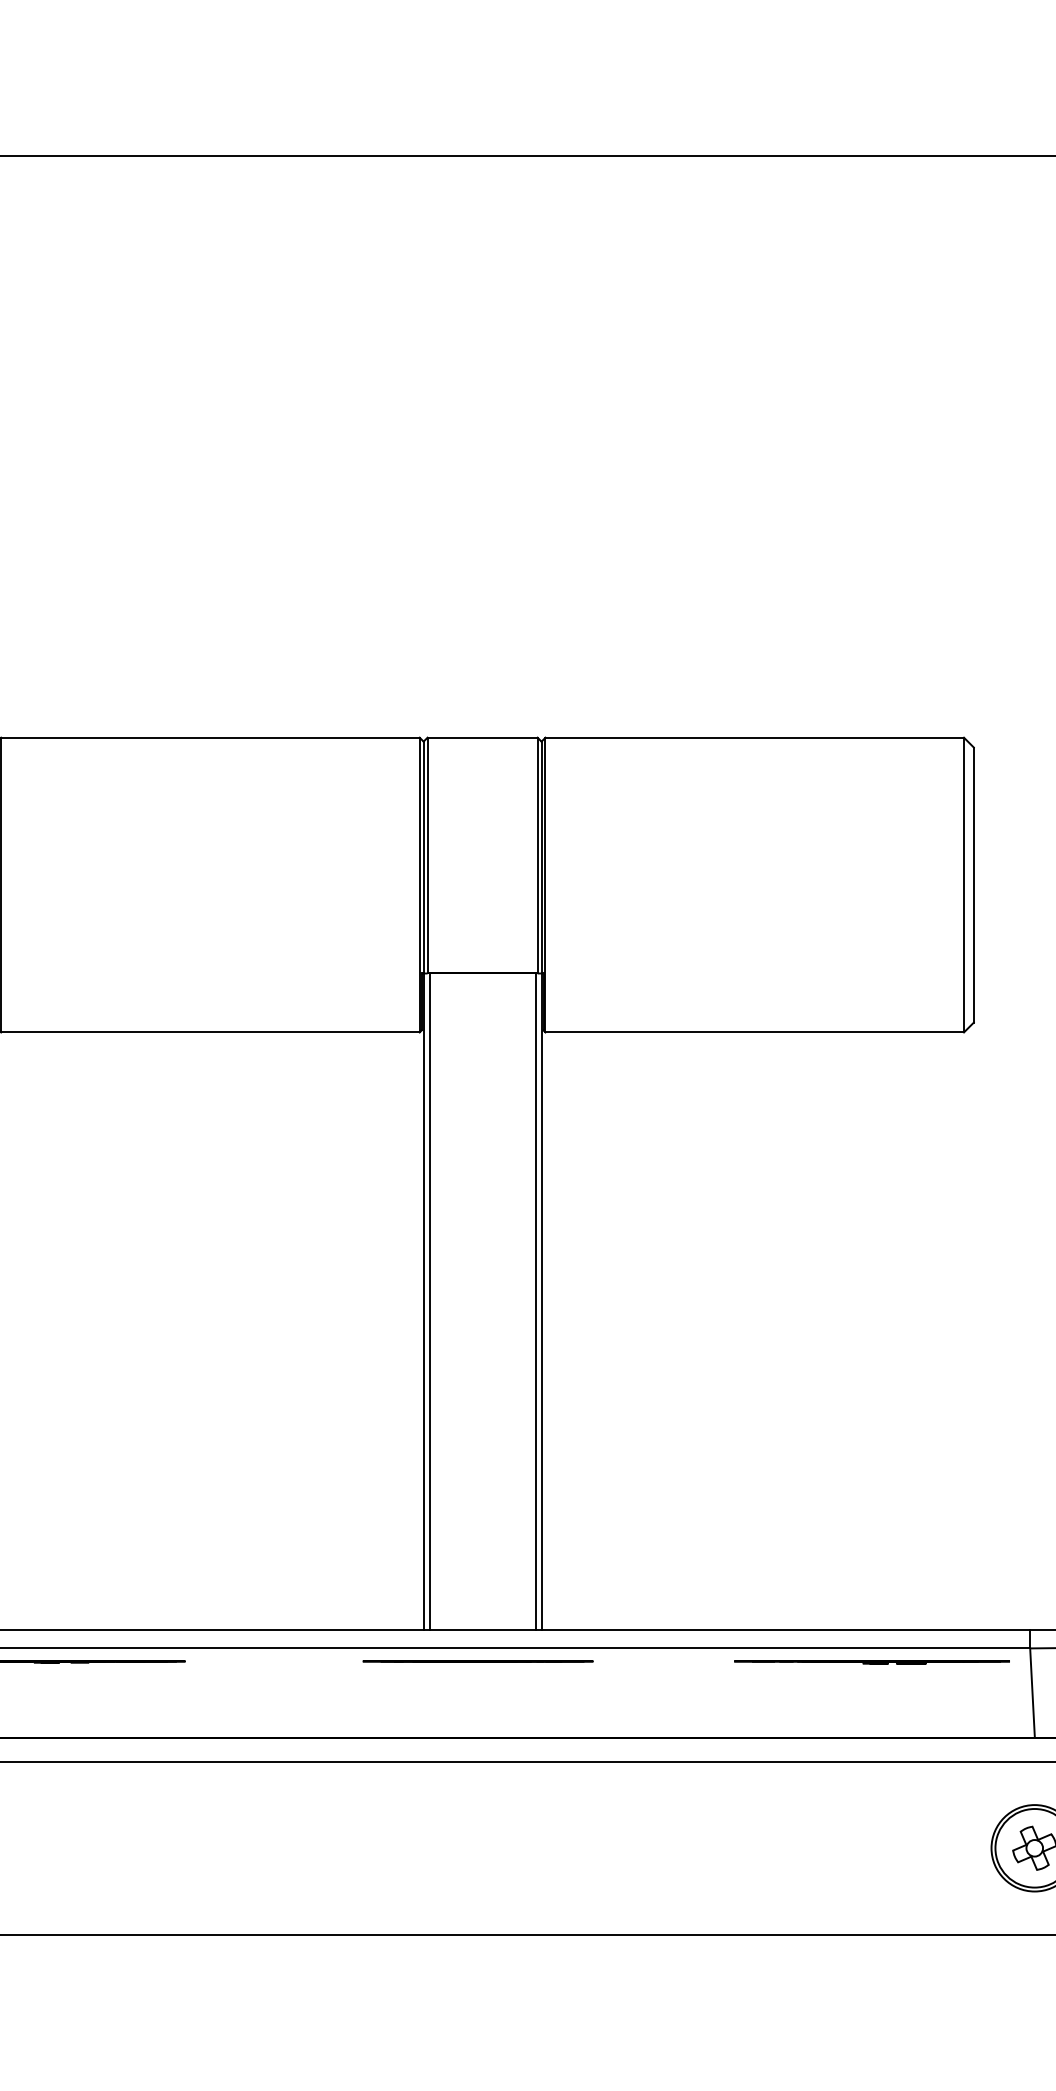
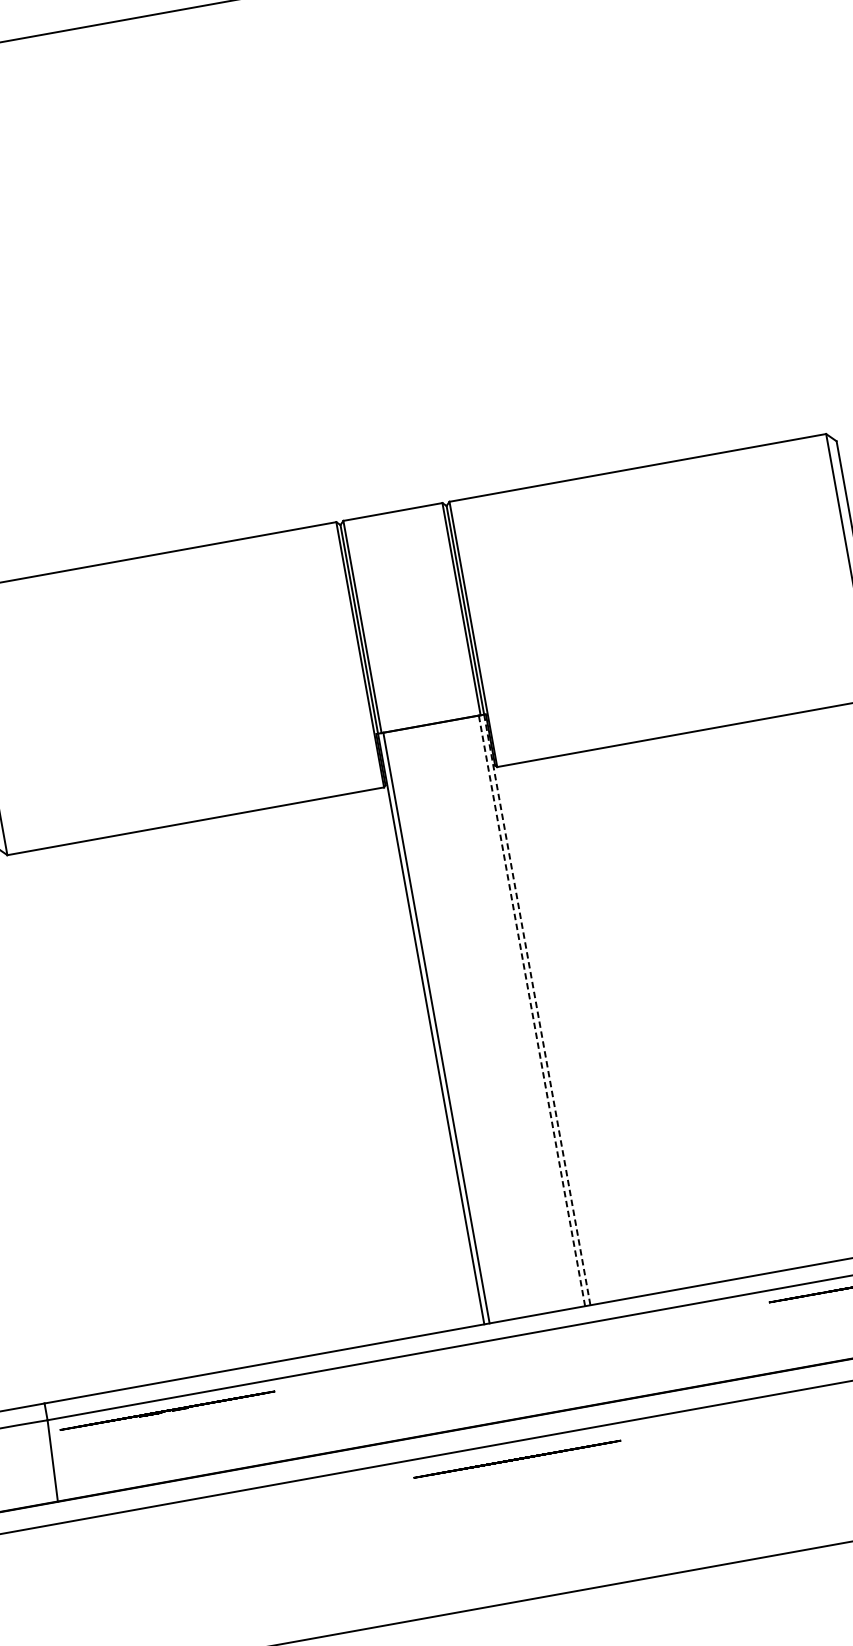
line: (535, 1301) -> (531, 1010), solid -> dashed
line: (541, 1302) -> (537, 1010), solid -> dashed
line: (477, 1661) -> (516, 1459), moved

